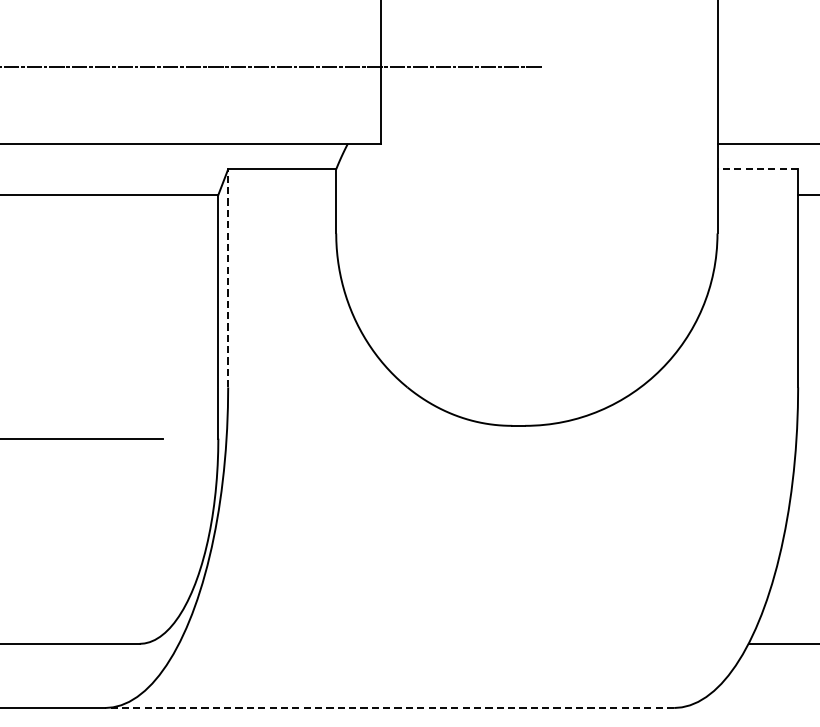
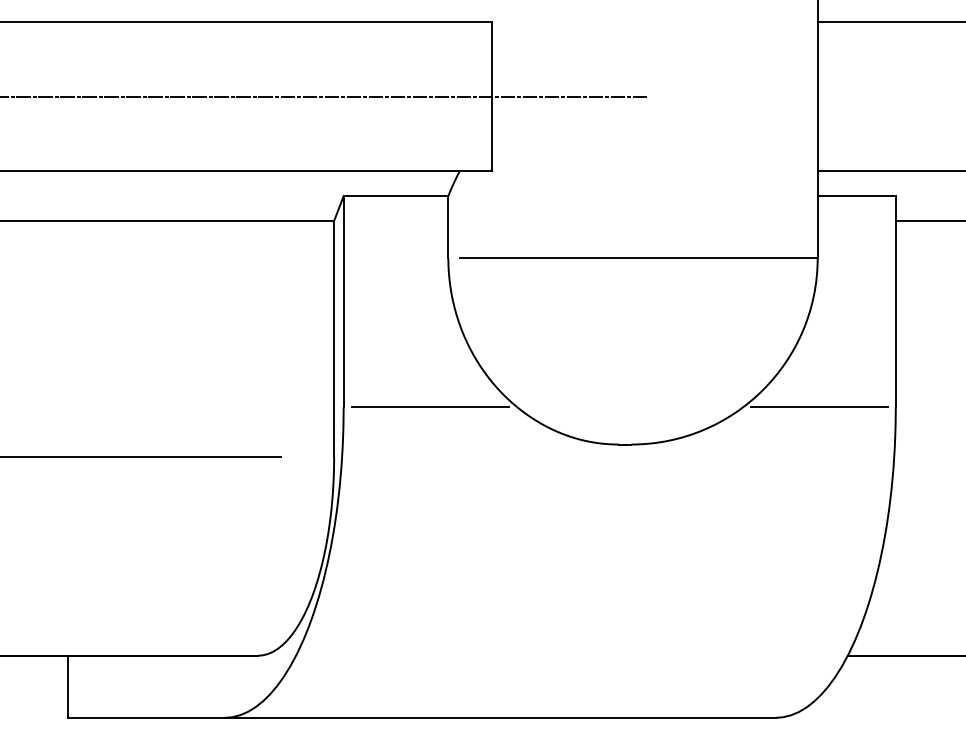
line: (757, 169) -> (856, 196), dashed -> solid
line: (531, 233) -> (637, 258), added
line: (227, 278) -> (343, 301), dashed -> solid
line: (317, 387) -> (430, 407), added
line: (719, 387) -> (819, 407), added
line: (390, 707) -> (500, 717), dashed -> solid

